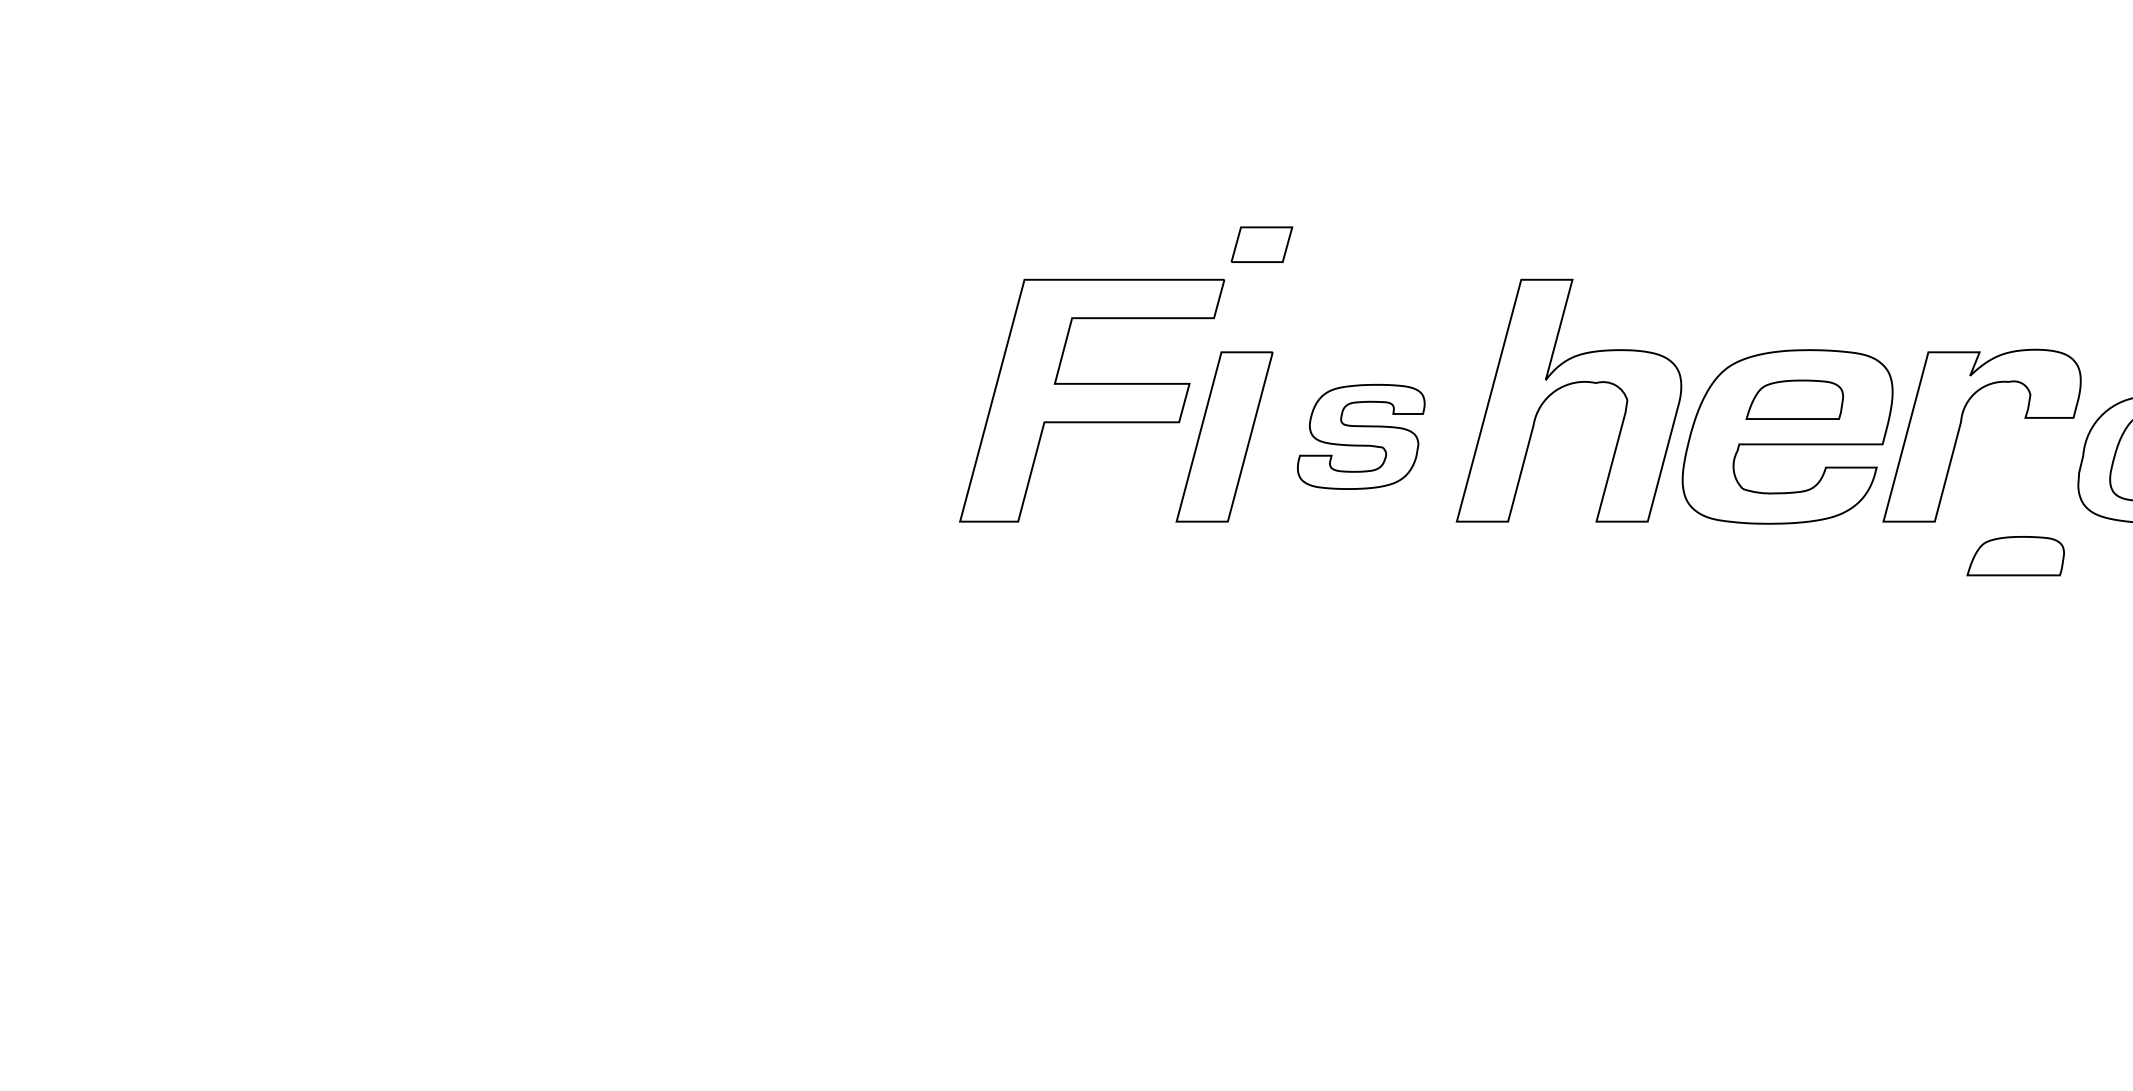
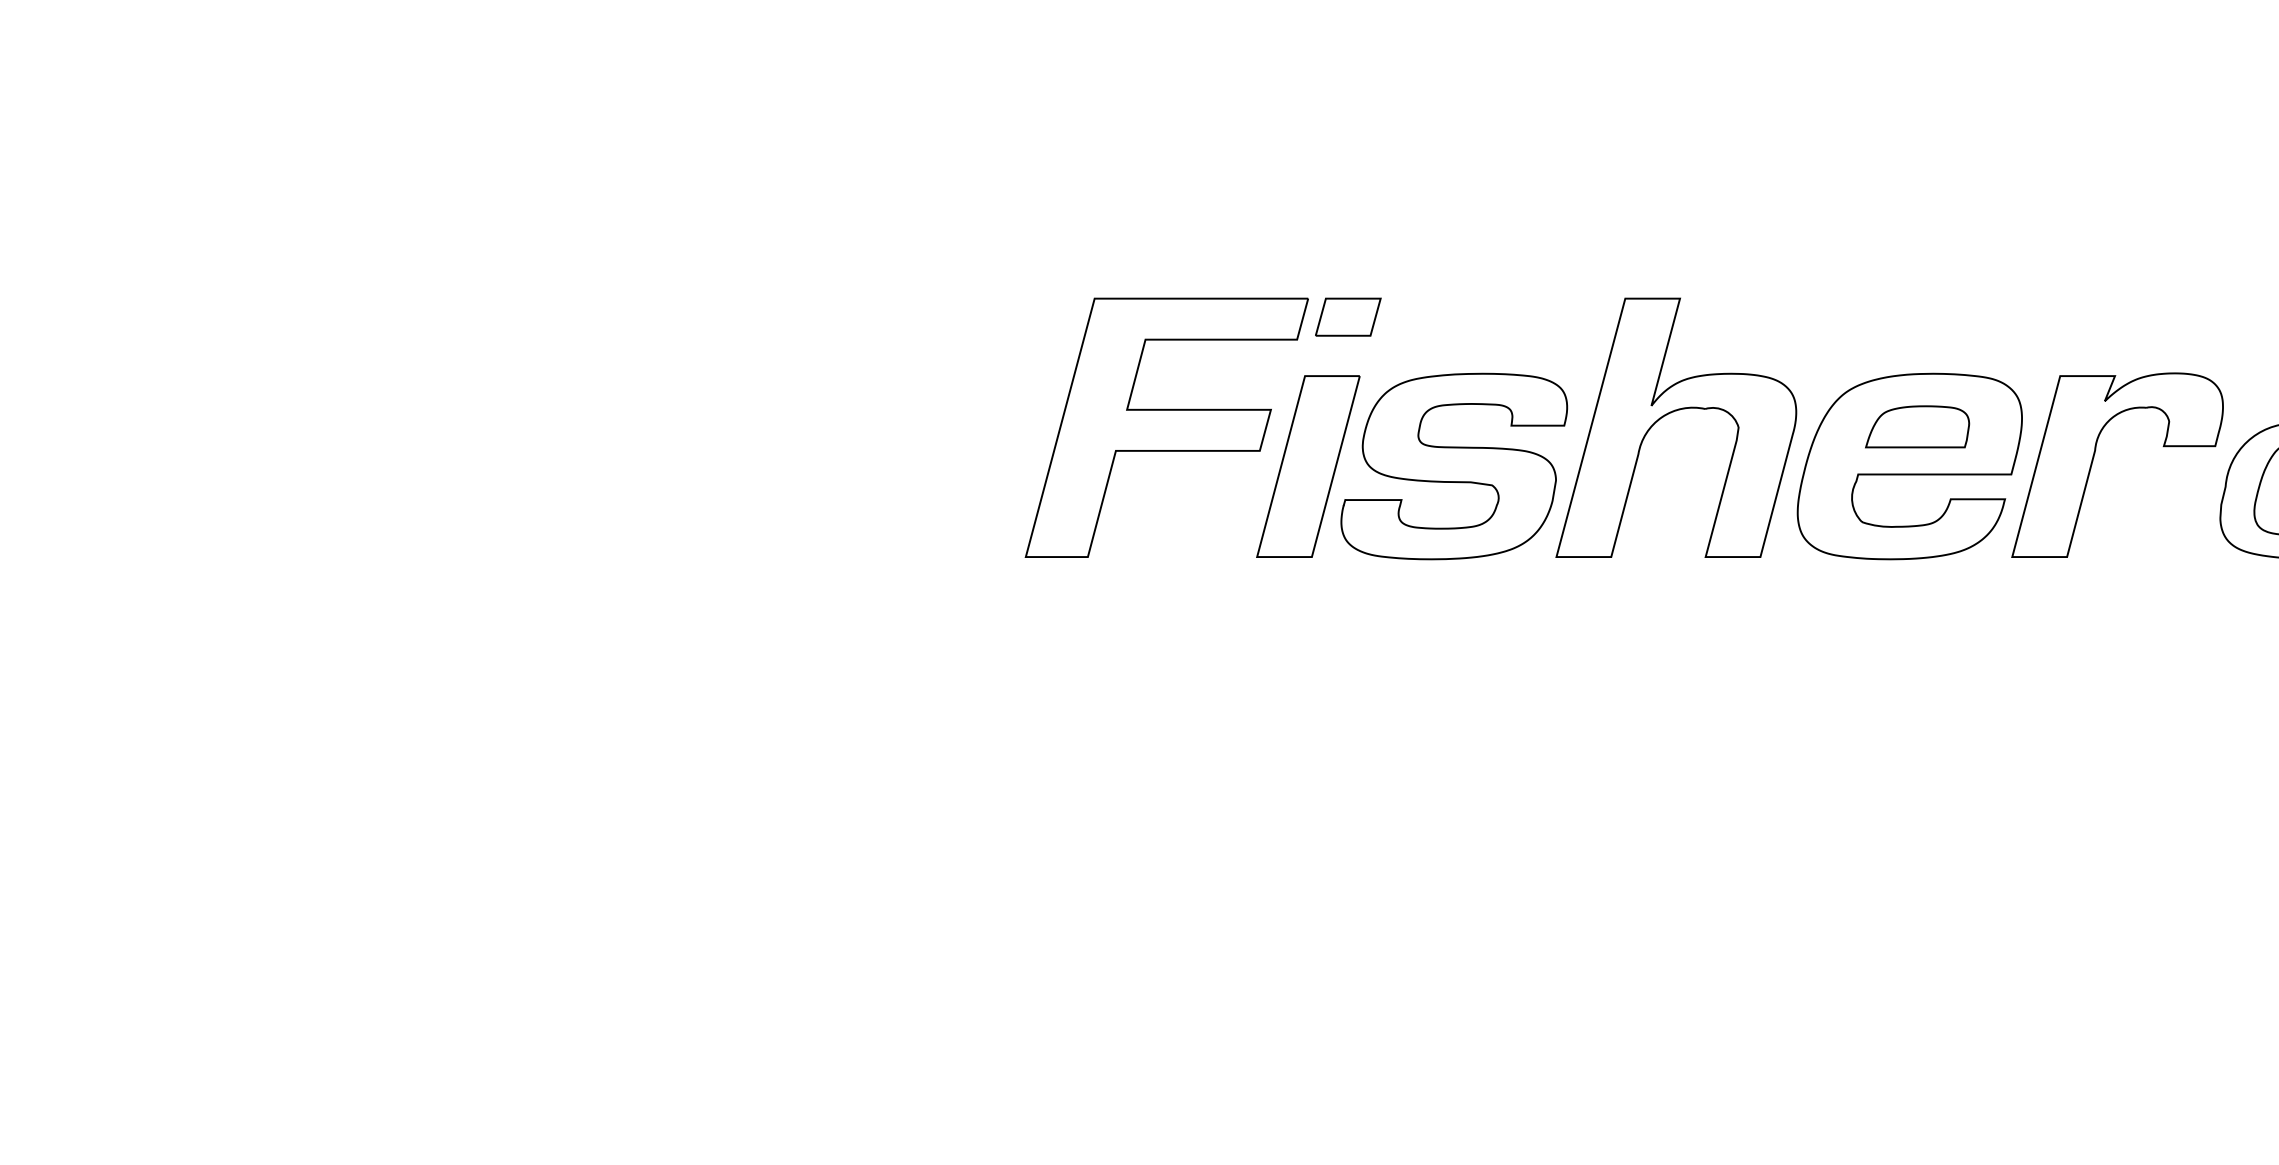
part: (1262, 244) -> (1348, 316), moved
part: (1361, 436) -> (1454, 466), size x1.67
part: (2015, 555) -> (2153, 593), removed

